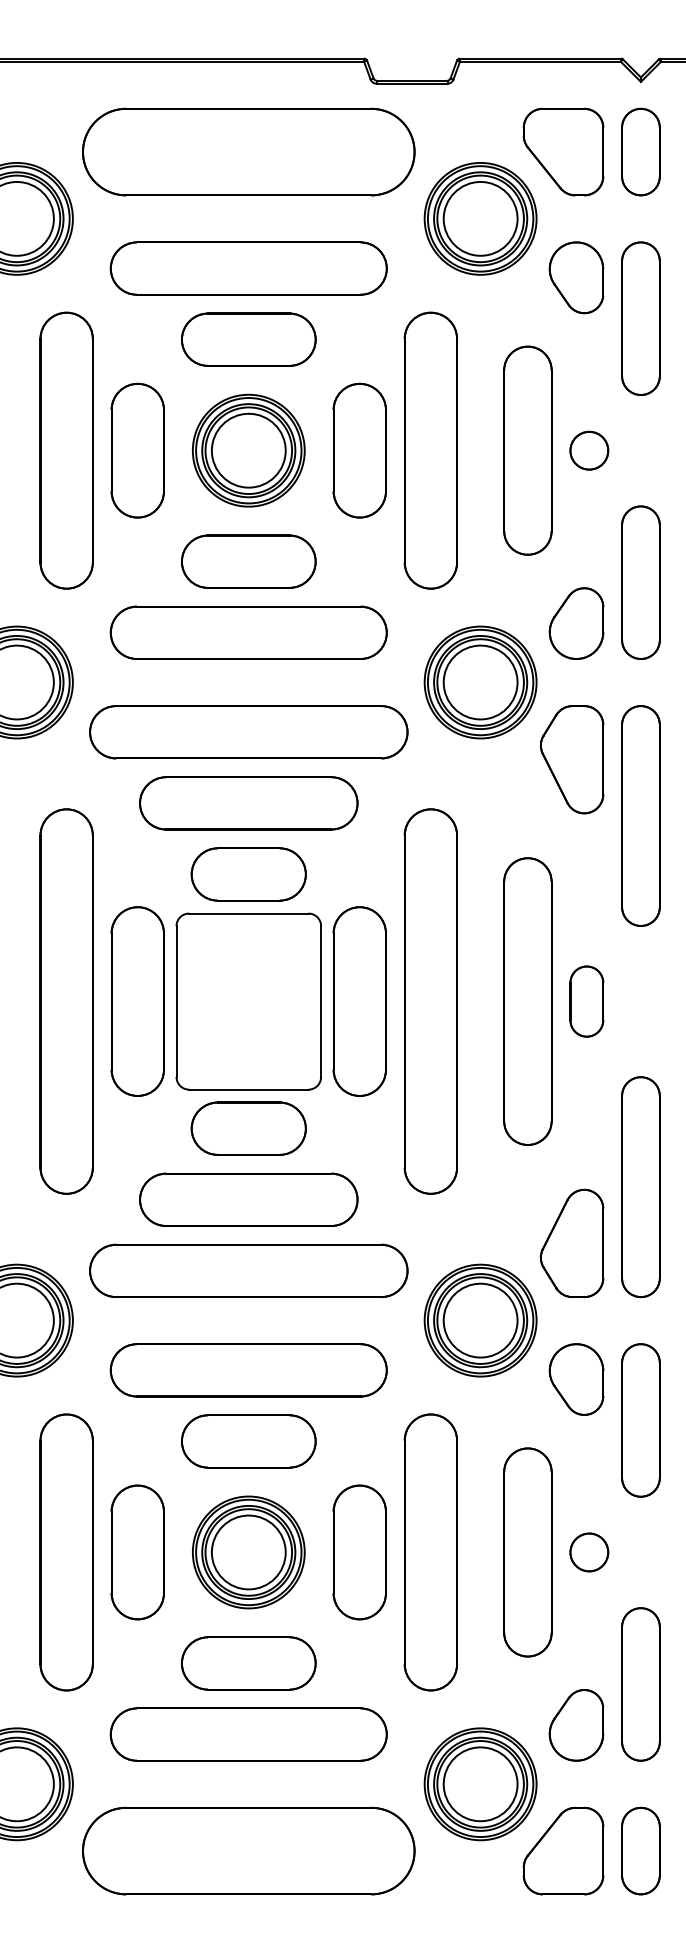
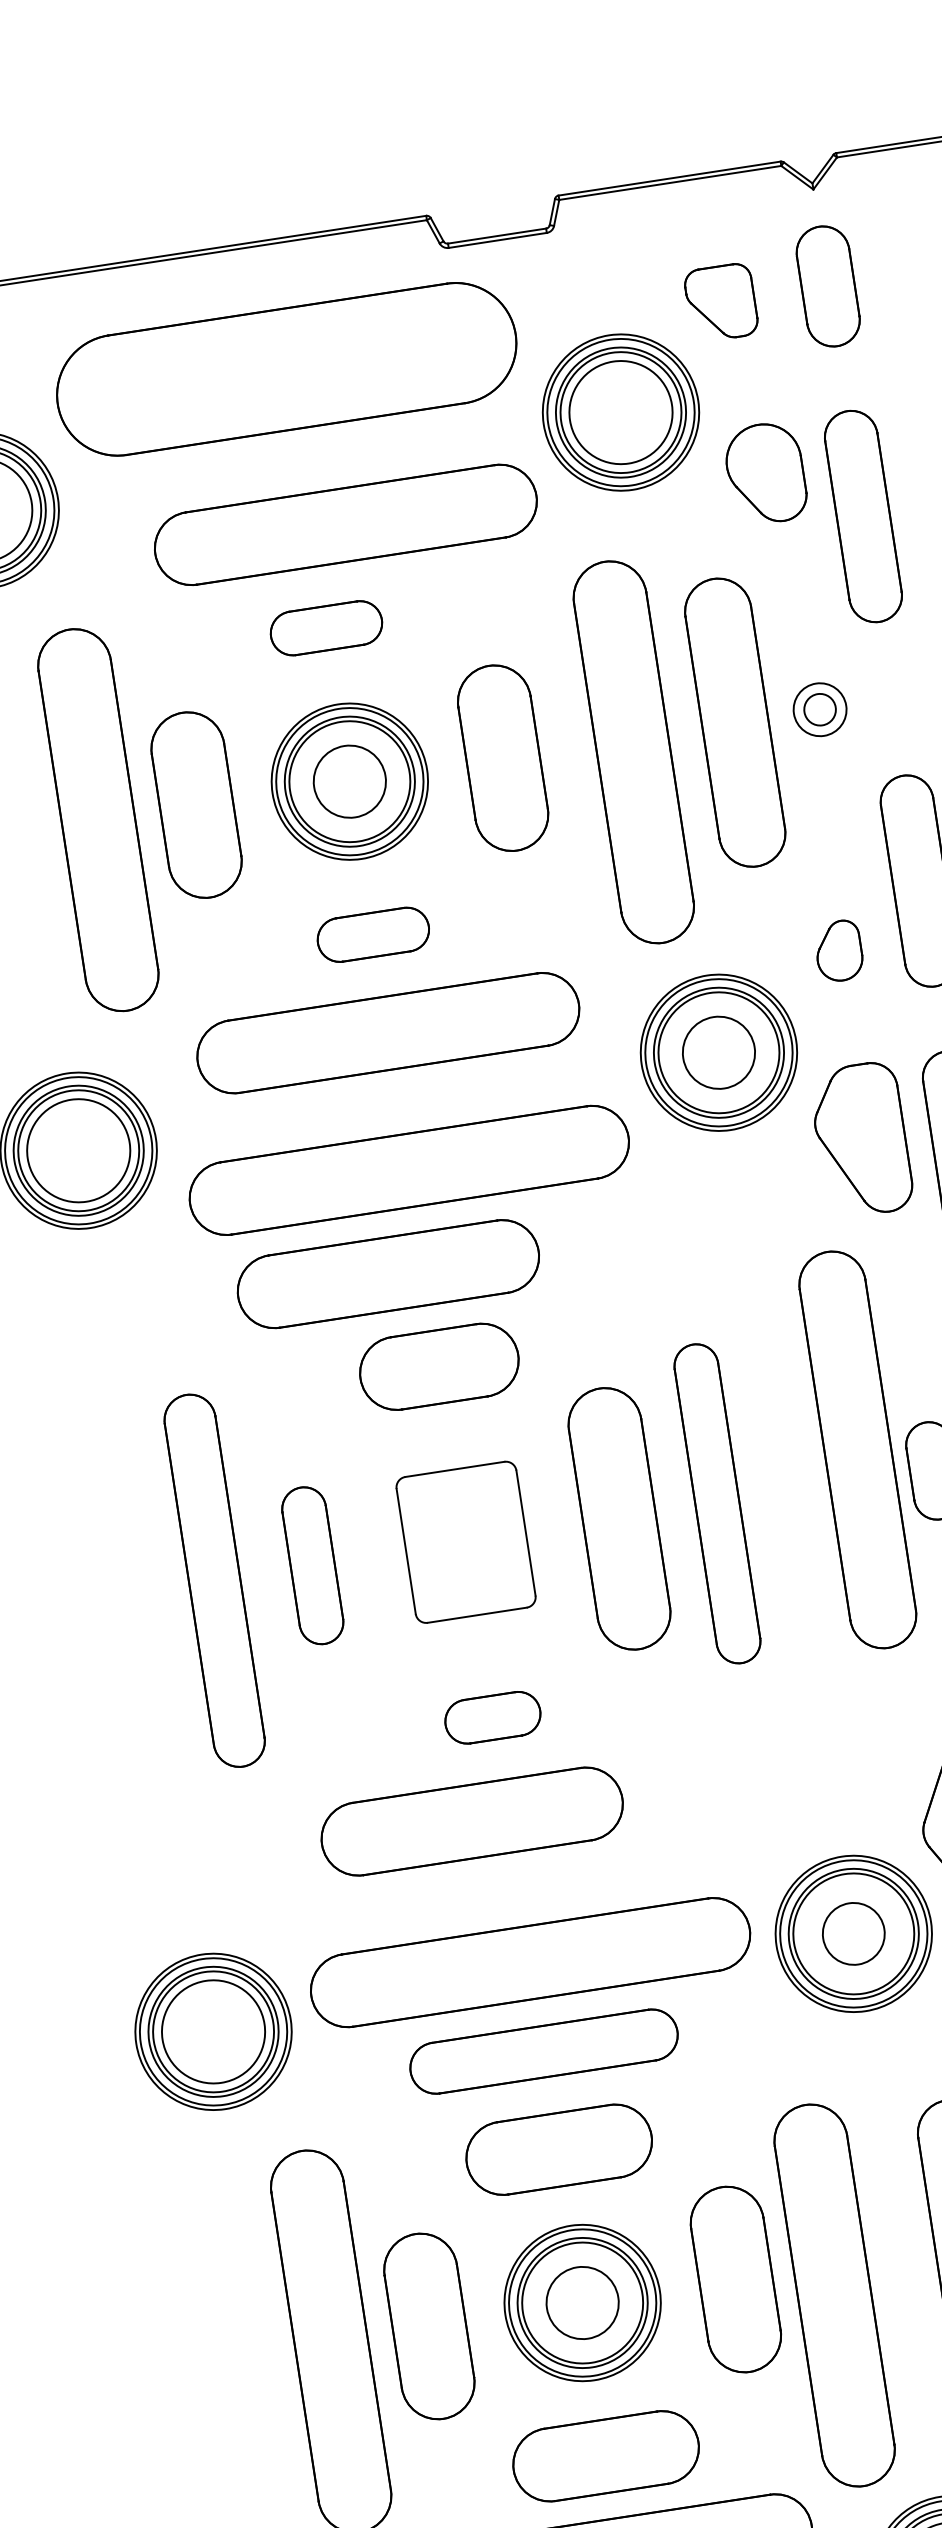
part: (563, 151) -> (721, 302), size x0.6
part: (248, 268) -> (345, 524), moved
part: (248, 339) -> (325, 628), size x0.6
circle: (248, 450) -> (349, 781), size x0.7
part: (430, 450) -> (633, 752), moved
circle: (589, 450) -> (820, 709), size x0.6
part: (248, 561) -> (372, 934), size x0.6
part: (576, 623) -> (838, 951), size x0.6
circle: (480, 682) -> (718, 1052), size x0.7
part: (248, 803) -> (388, 1274), moved
part: (66, 1001) -> (214, 1580), size x0.7
part: (137, 1001) -> (312, 1565), size x0.6
part: (248, 1001) -> (465, 1542), size x0.6
part: (430, 1001) -> (717, 1503), size x0.6
part: (527, 1001) -> (857, 1449), moved
part: (248, 1128) -> (492, 1717), size x0.6
part: (248, 1199) -> (471, 1821), moved
part: (248, 1270) -> (530, 1962), moved
circle: (480, 1320) -> (853, 1933), size x0.6
part: (248, 1370) -> (543, 2051), size x0.7
circle: (248, 1552) -> (582, 2303), size x0.7
part: (430, 1552) -> (834, 2295), moved

